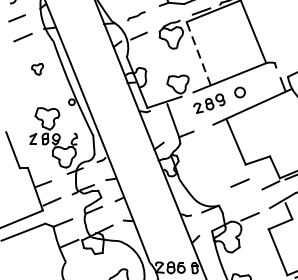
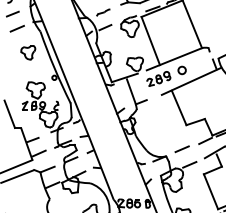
line: (198, 54) -> (150, 41), dashed -> solid
part: (37, 68) -> (28, 52), size x1.67
line: (239, 183) -> (181, 149), moved

